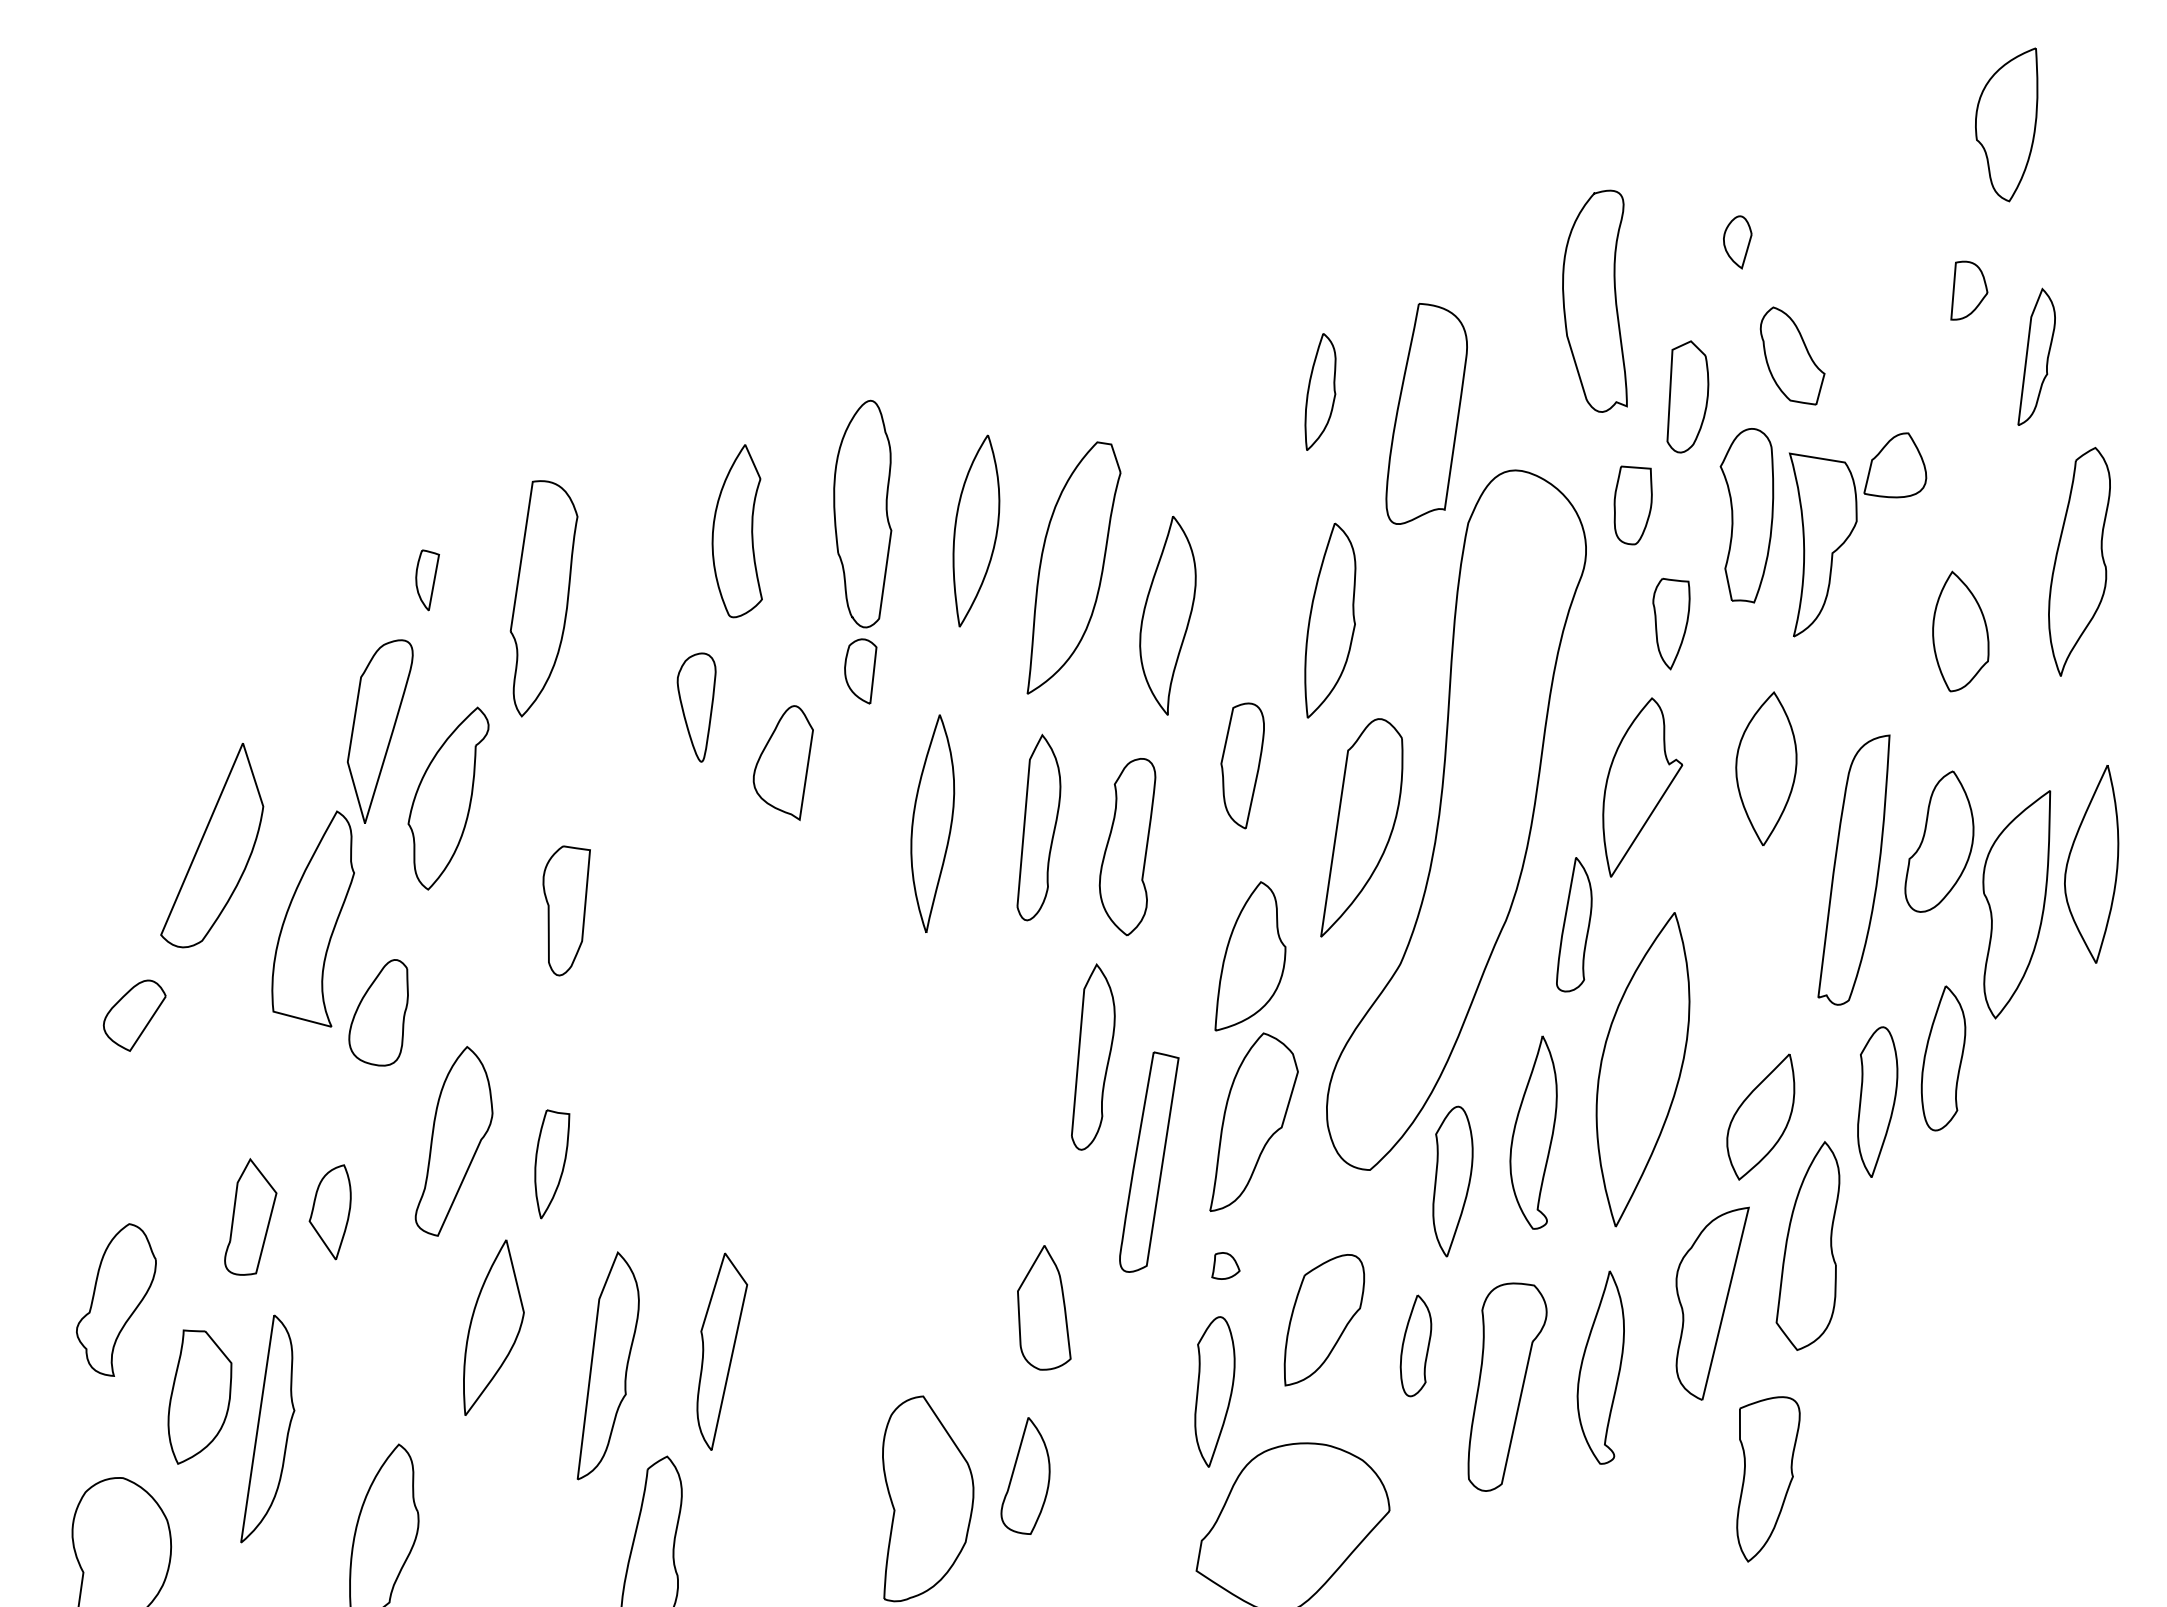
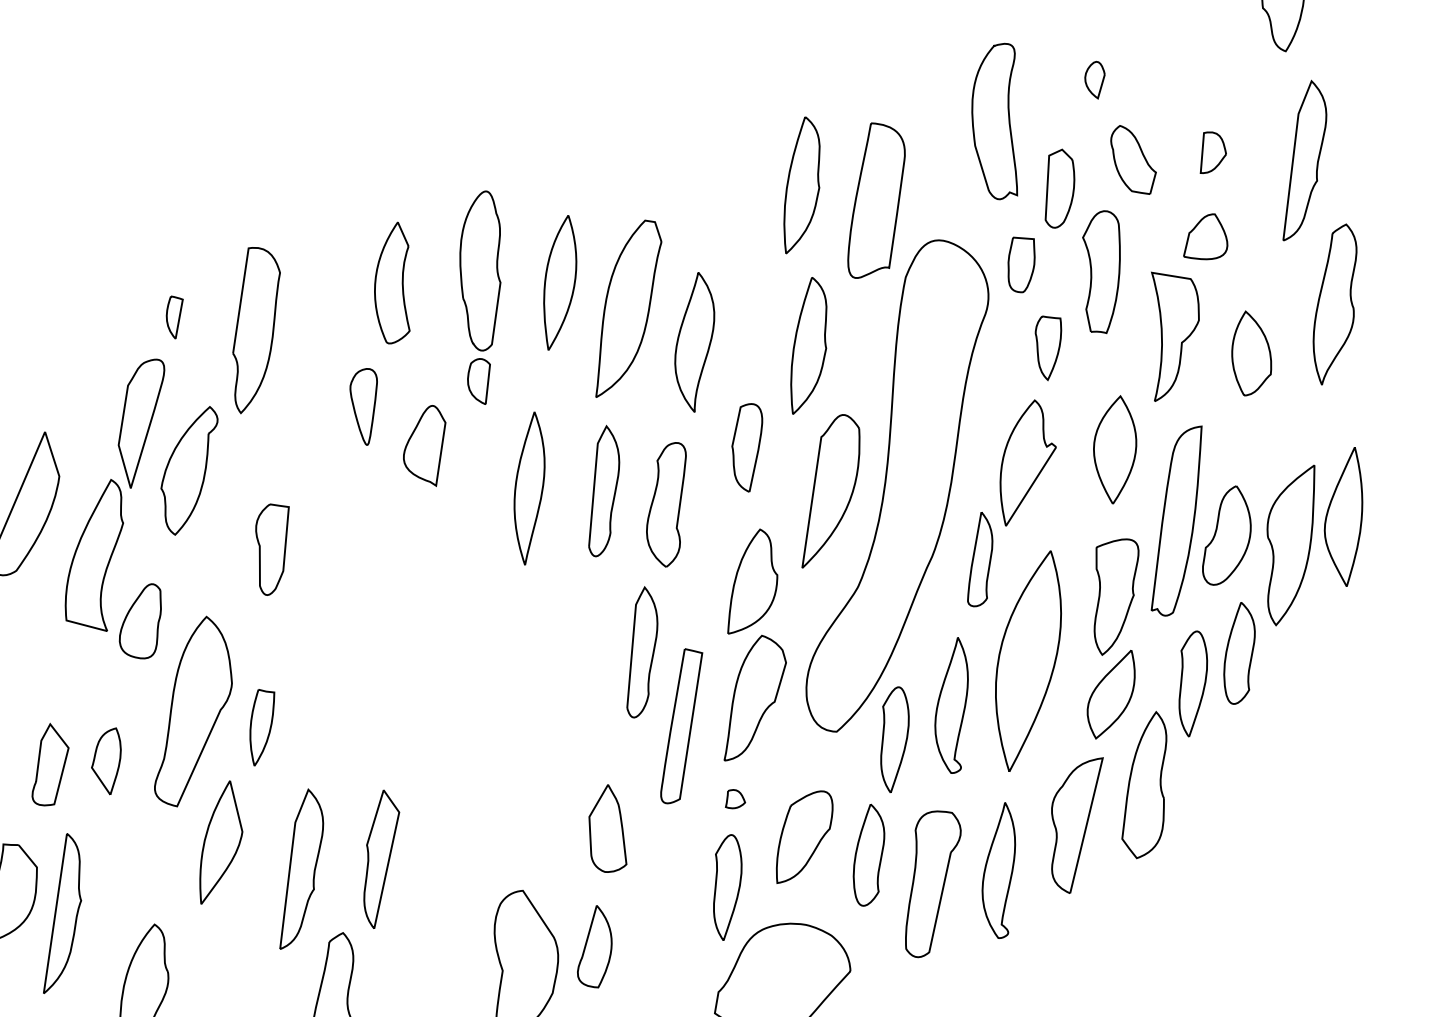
part: (1969, 290) -> (1213, 152), moved
part: (2036, 356) -> (1304, 160), size x1.67
part: (1320, 391) -> (801, 184), size x1.67
part: (1822, 544) -> (1174, 336), moved
part: (1939, 841) -> (1226, 535), moved
part: (453, 1141) -> (192, 711), size x1.43
part: (1415, 1345) -> (868, 854), size x1.43
part: (1768, 1479) -> (1116, 597), moved

